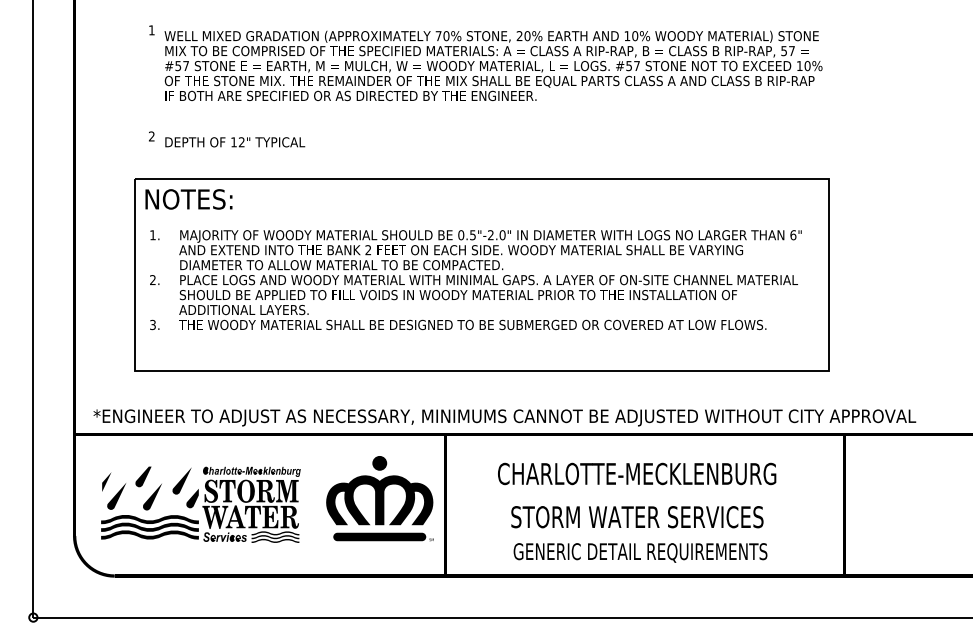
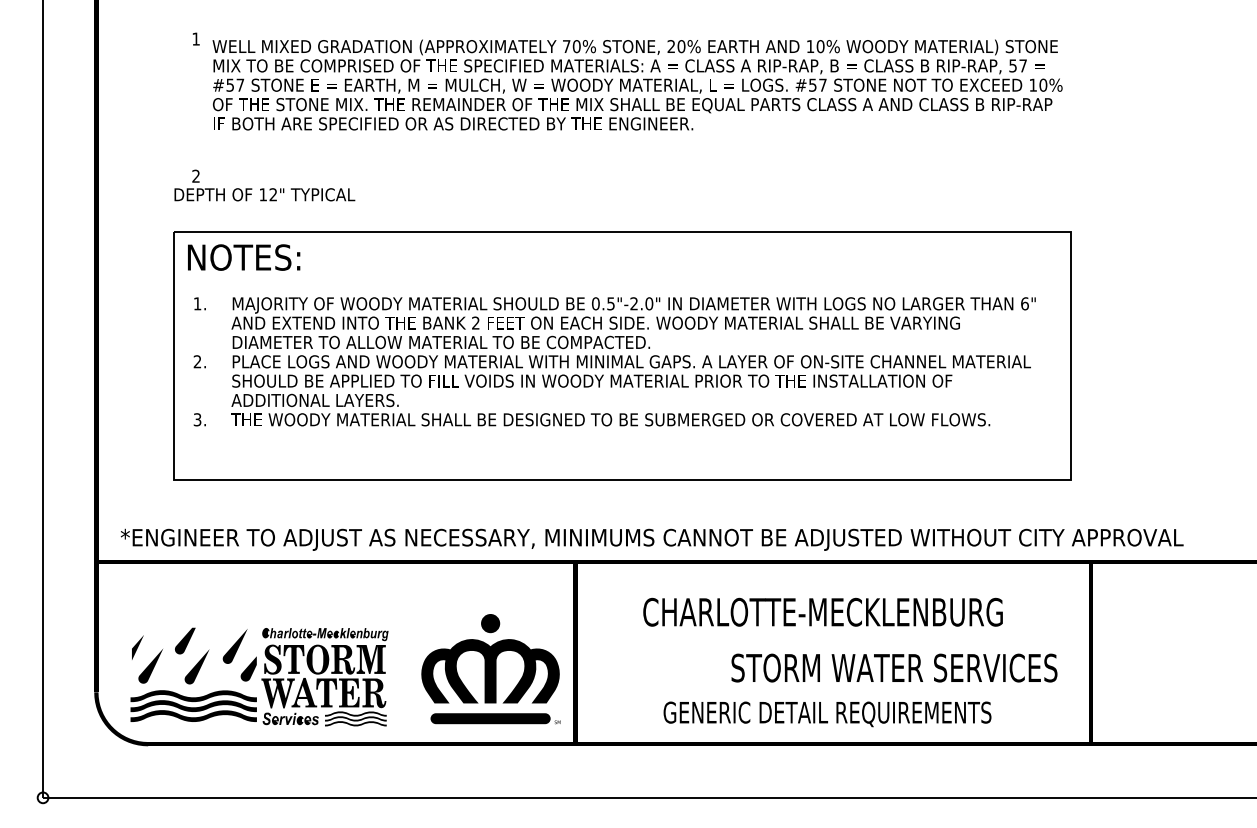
text: (234, 142) -> (264, 194), moved
text: (267, 499) -> (345, 670), moved
text: (637, 516) -> (894, 667), moved

